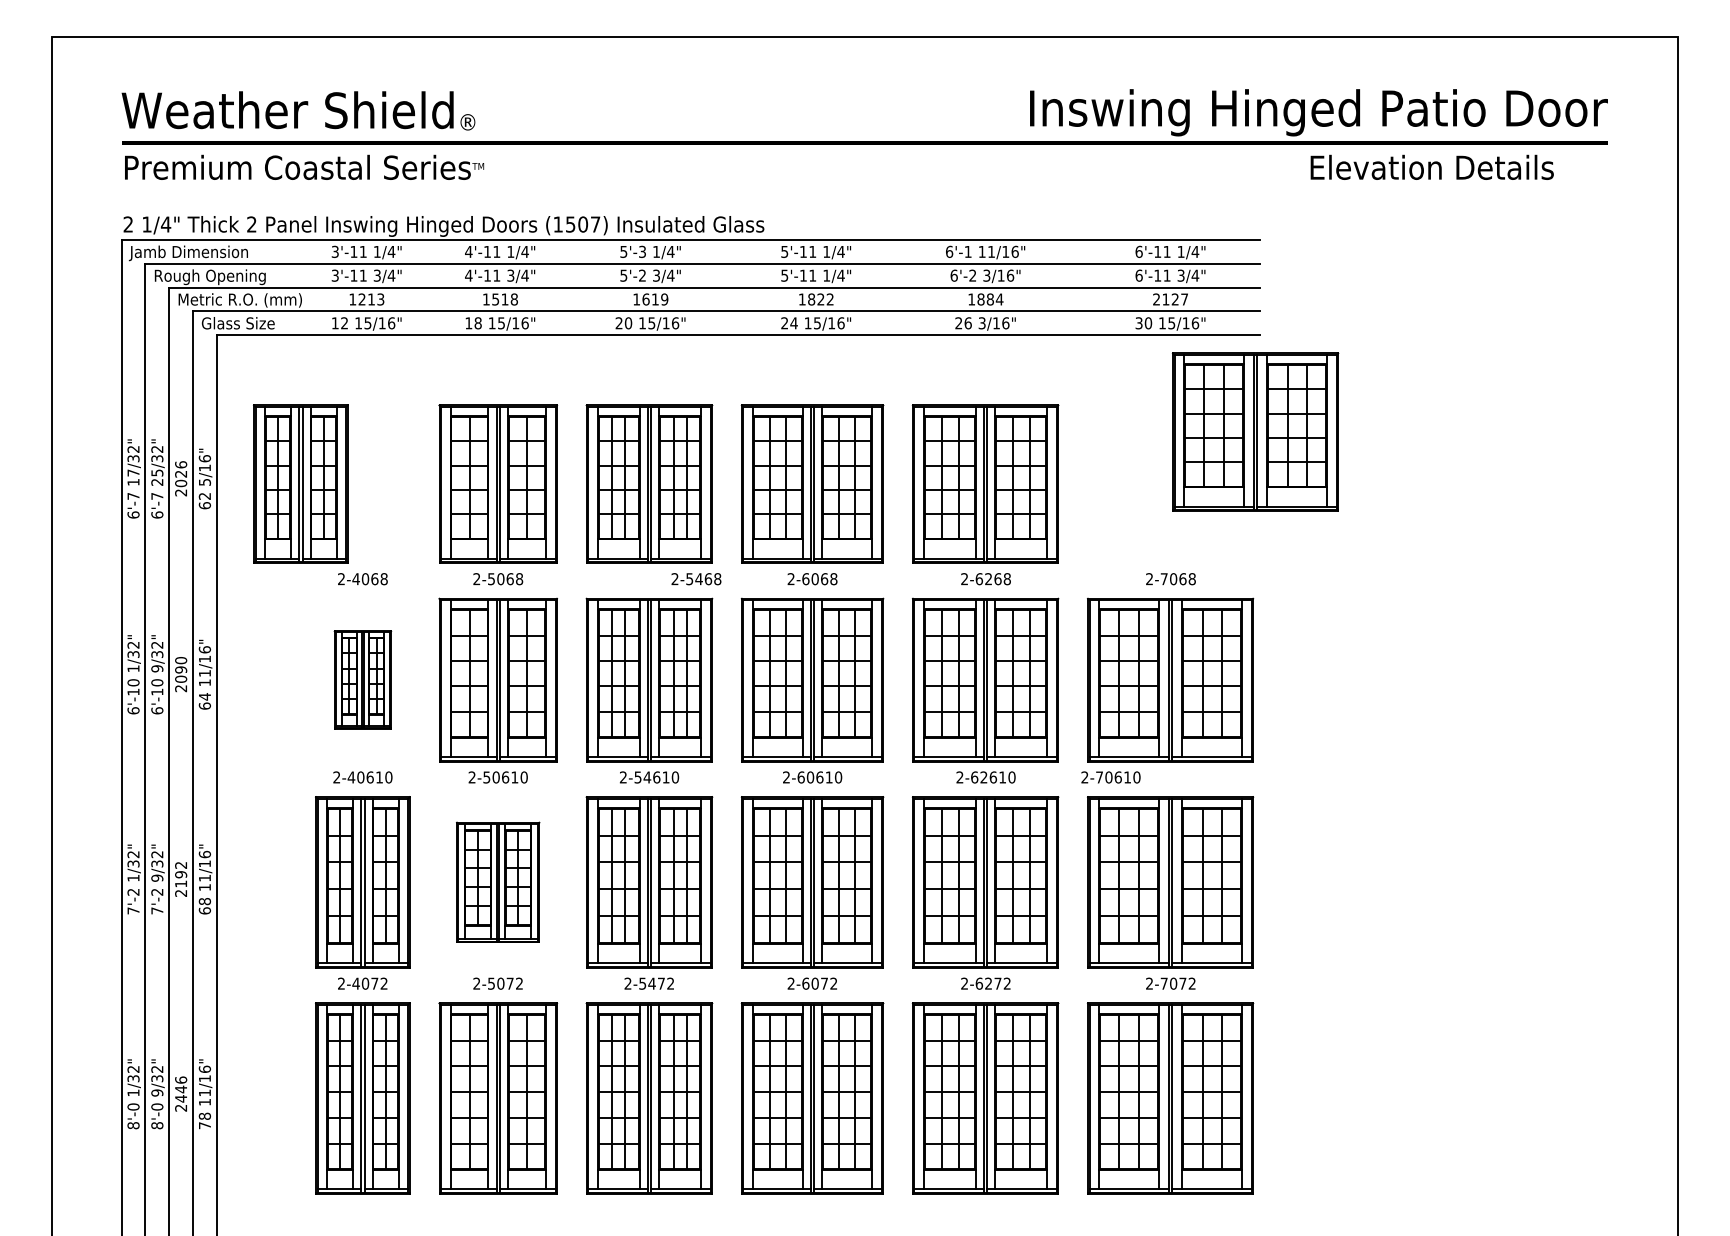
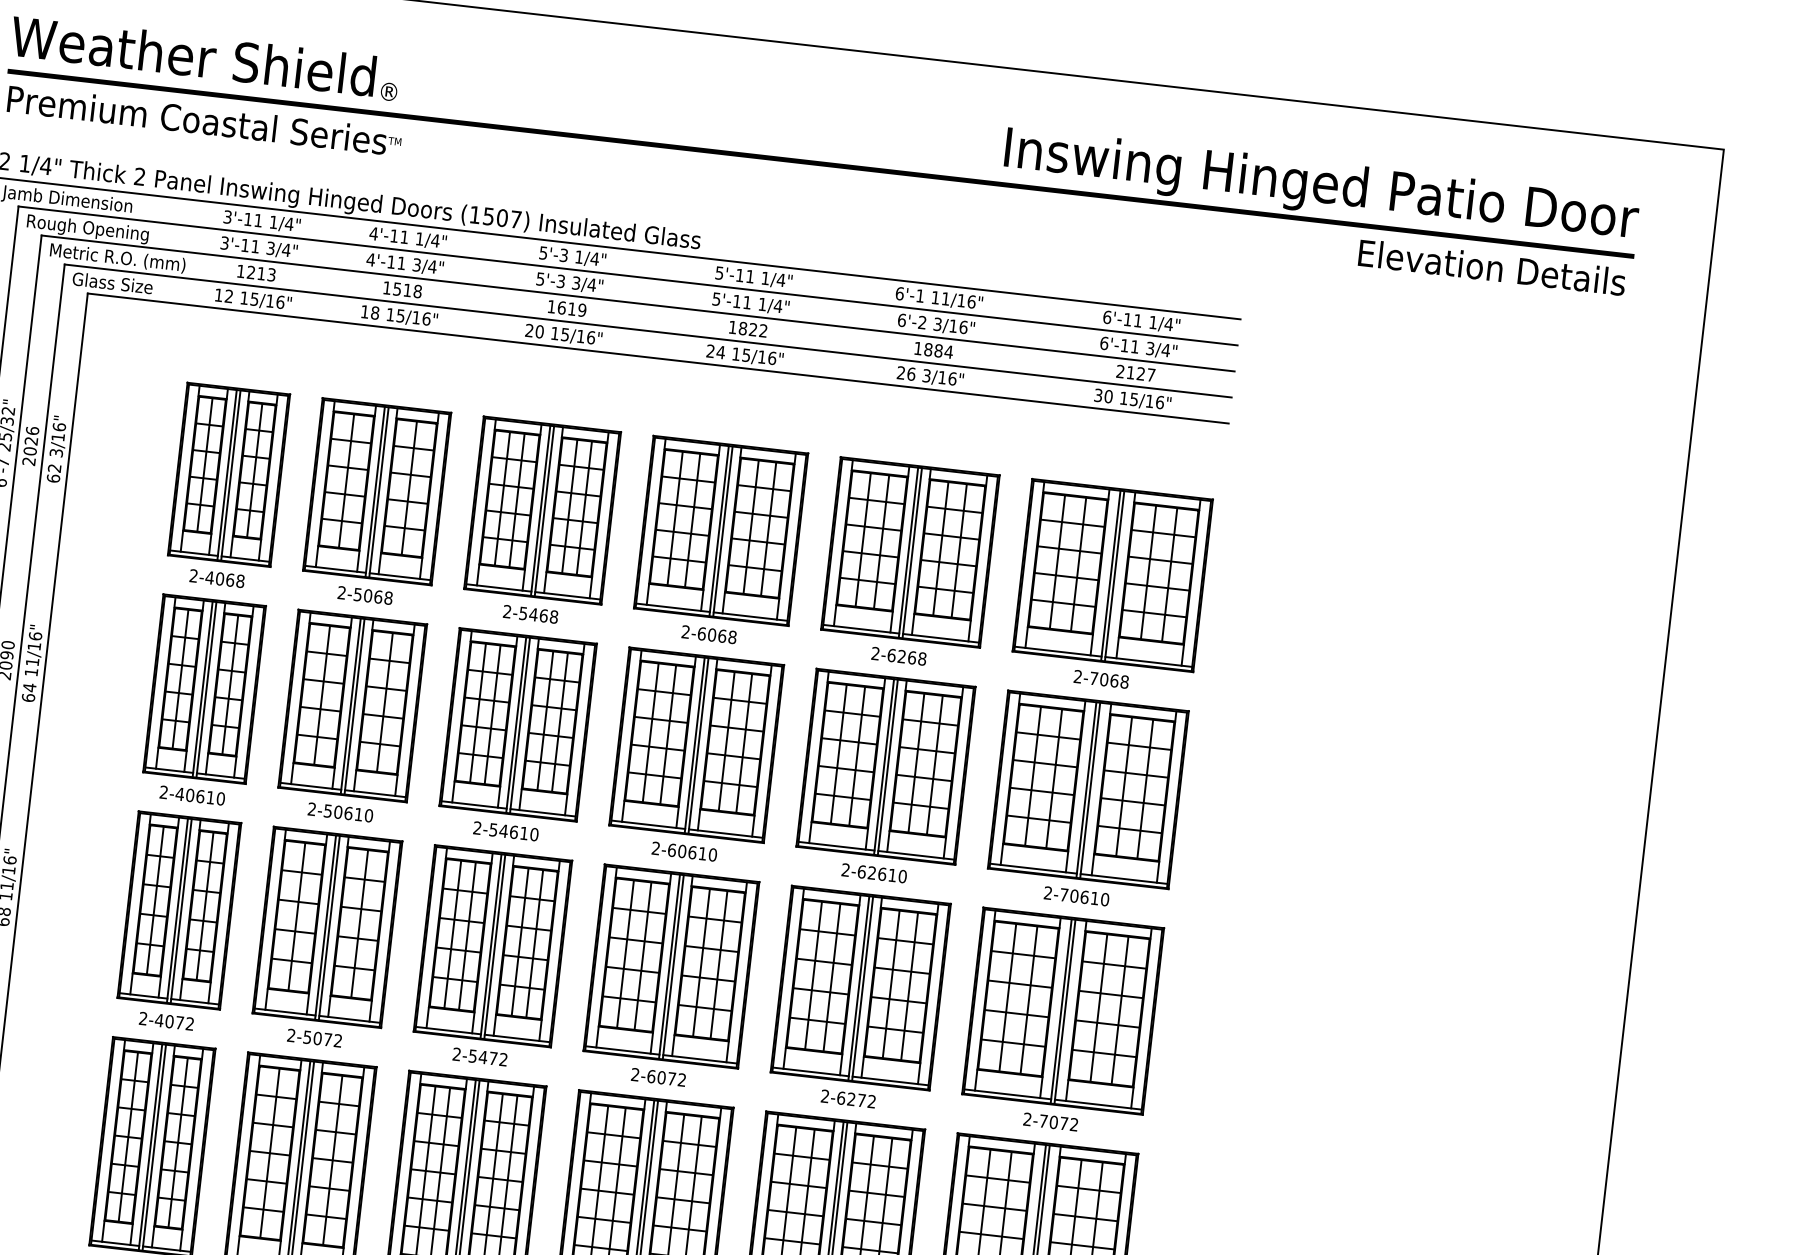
text: (1431, 166) -> (1491, 266), moved
text: (642, 275) -> (560, 281), 5'-2 -> 5'-3
part: (1255, 431) -> (1112, 574), moved
text: (204, 481) -> (56, 452), 5/16" -> 3/16"
part: (300, 483) -> (228, 473), moved
text: (696, 579) -> (530, 614), moved
part: (362, 679) -> (204, 688), size x1.67
text: (1110, 777) -> (1076, 896), moved
part: (497, 882) -> (326, 927), size x1.43

